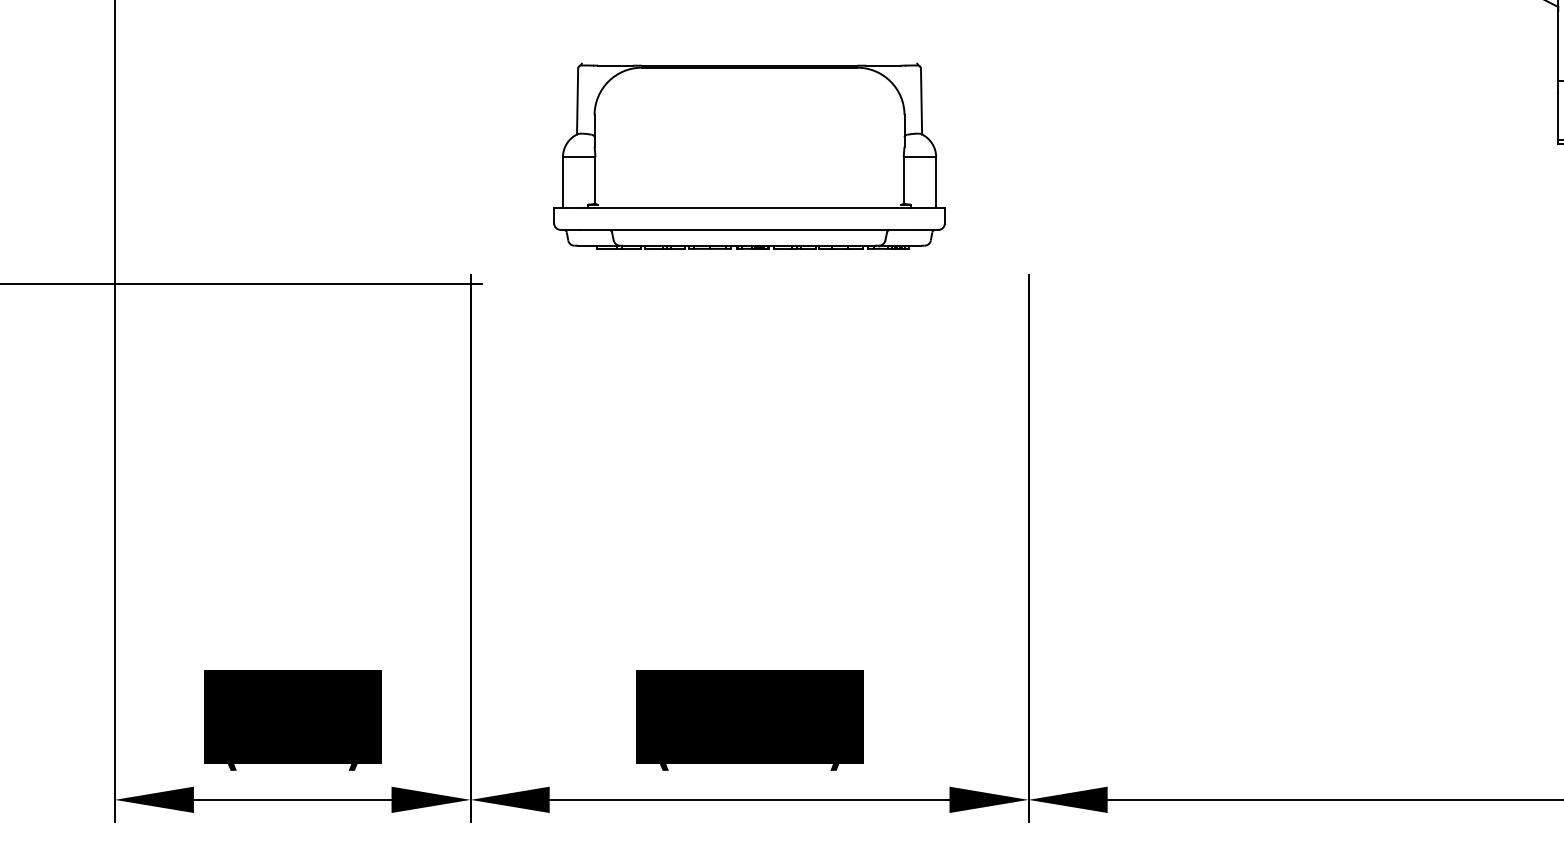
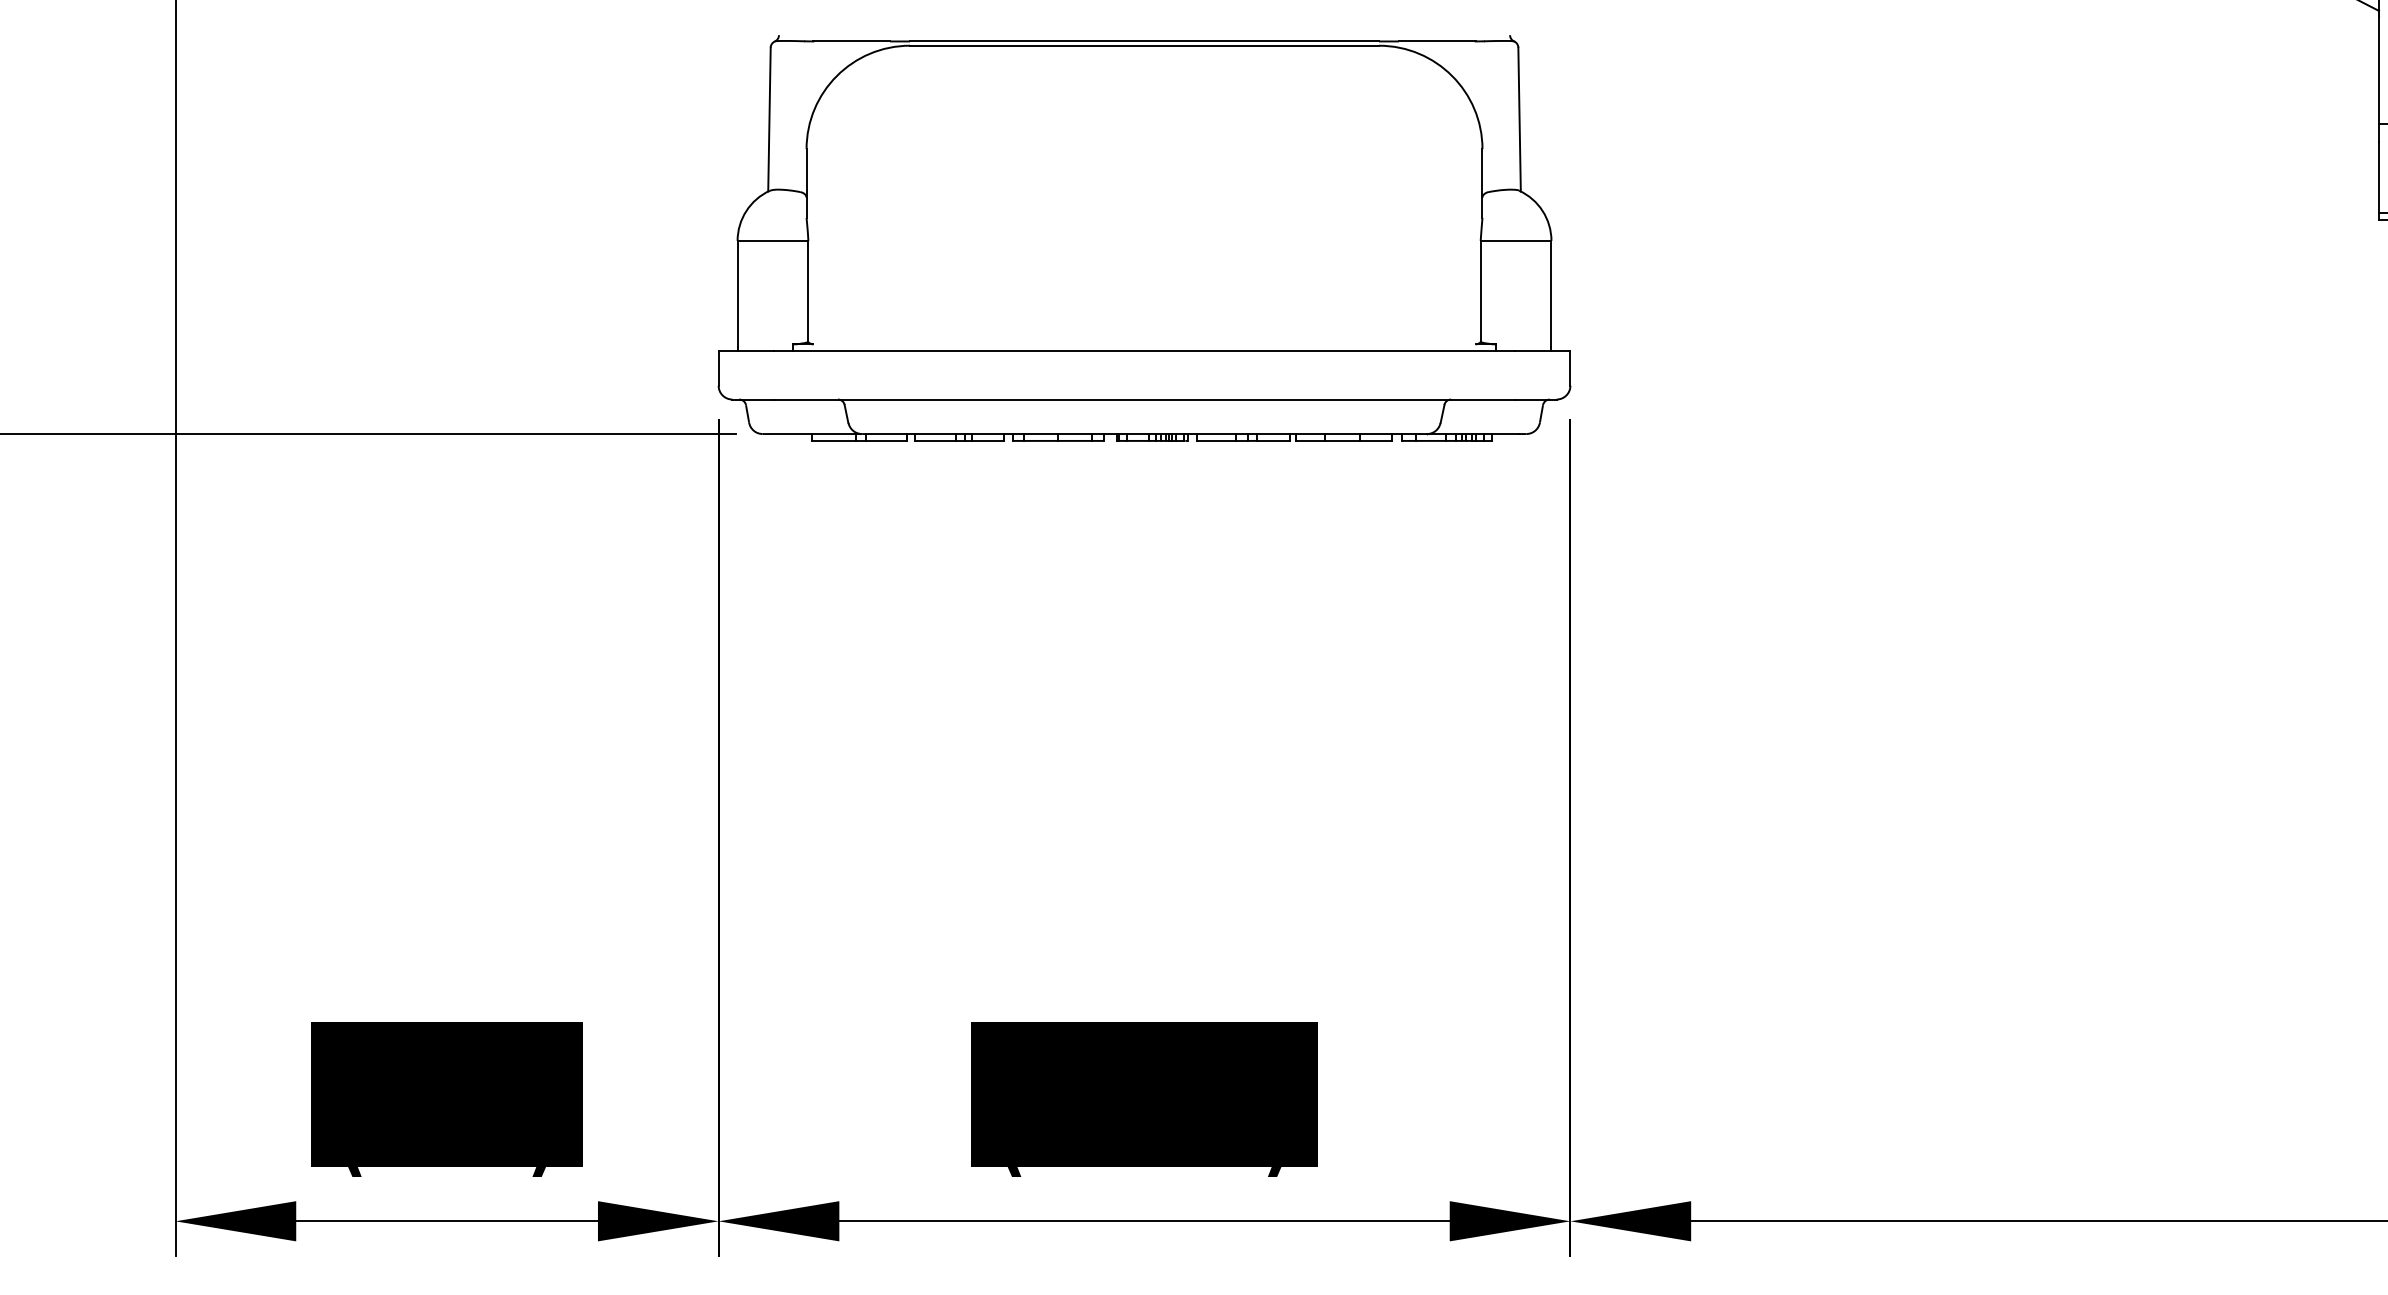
part: (749, 155) -> (1144, 237), size x1.43

